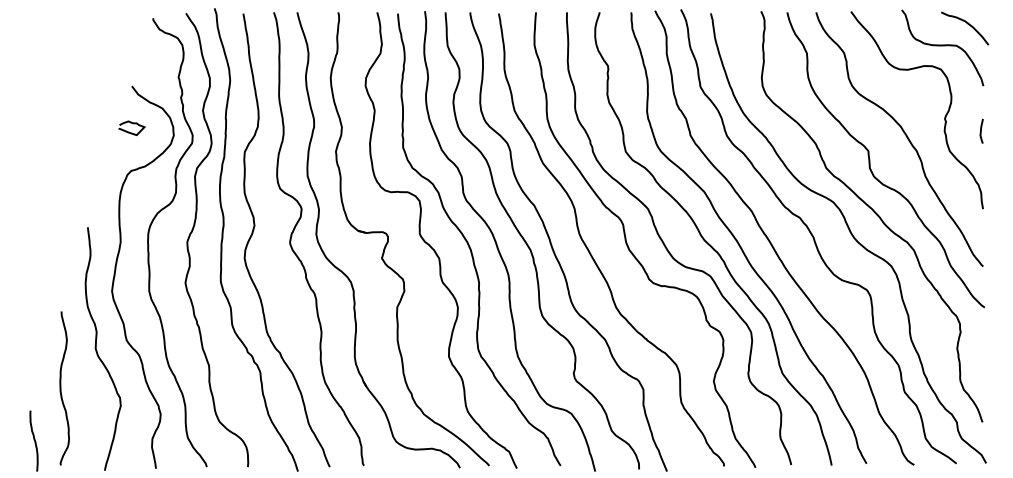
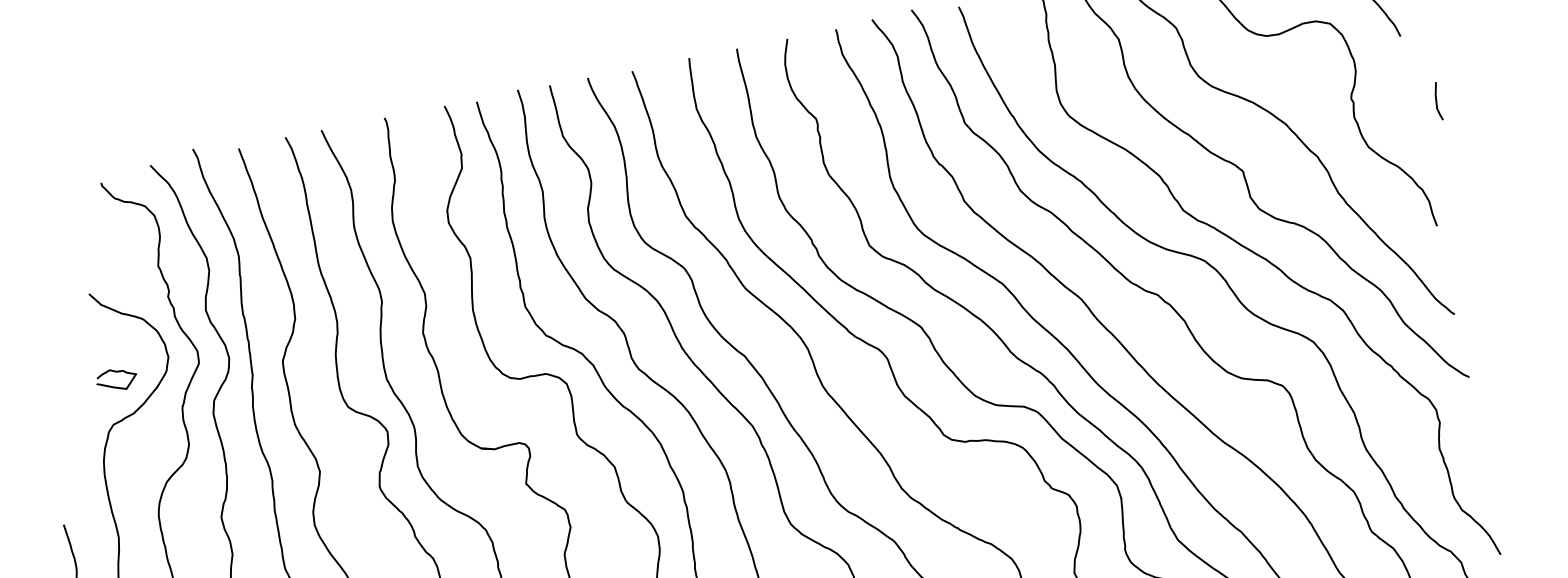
curve: (132, 124) -> (116, 373), moved
curve: (981, 130) -> (1437, 100), moved

